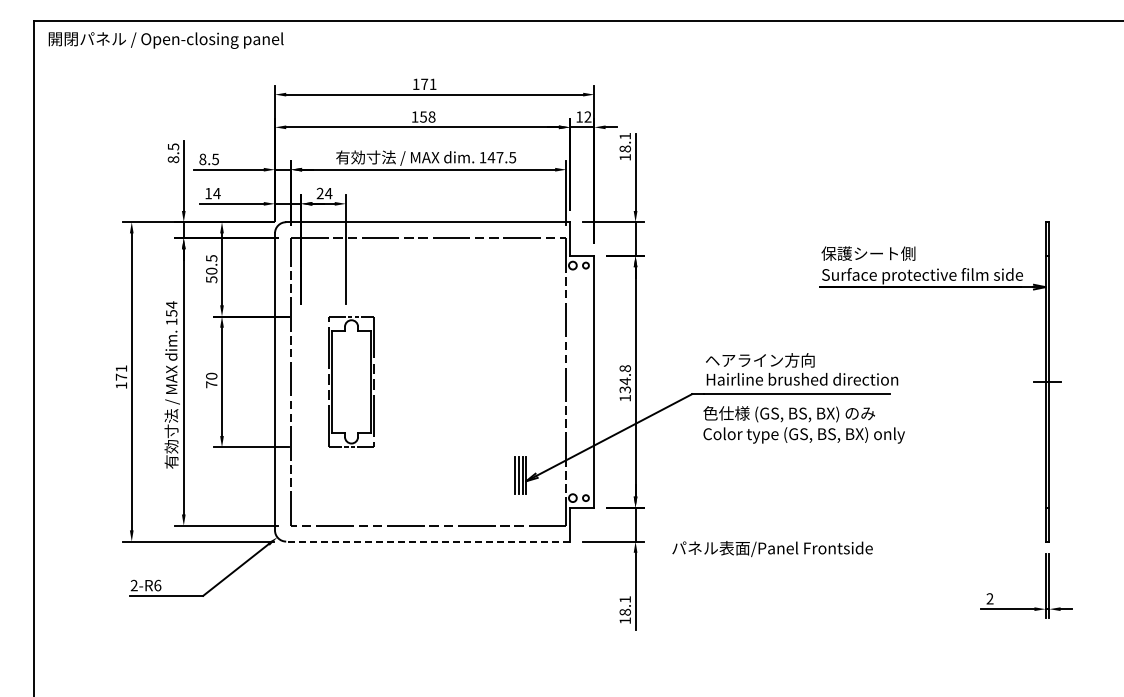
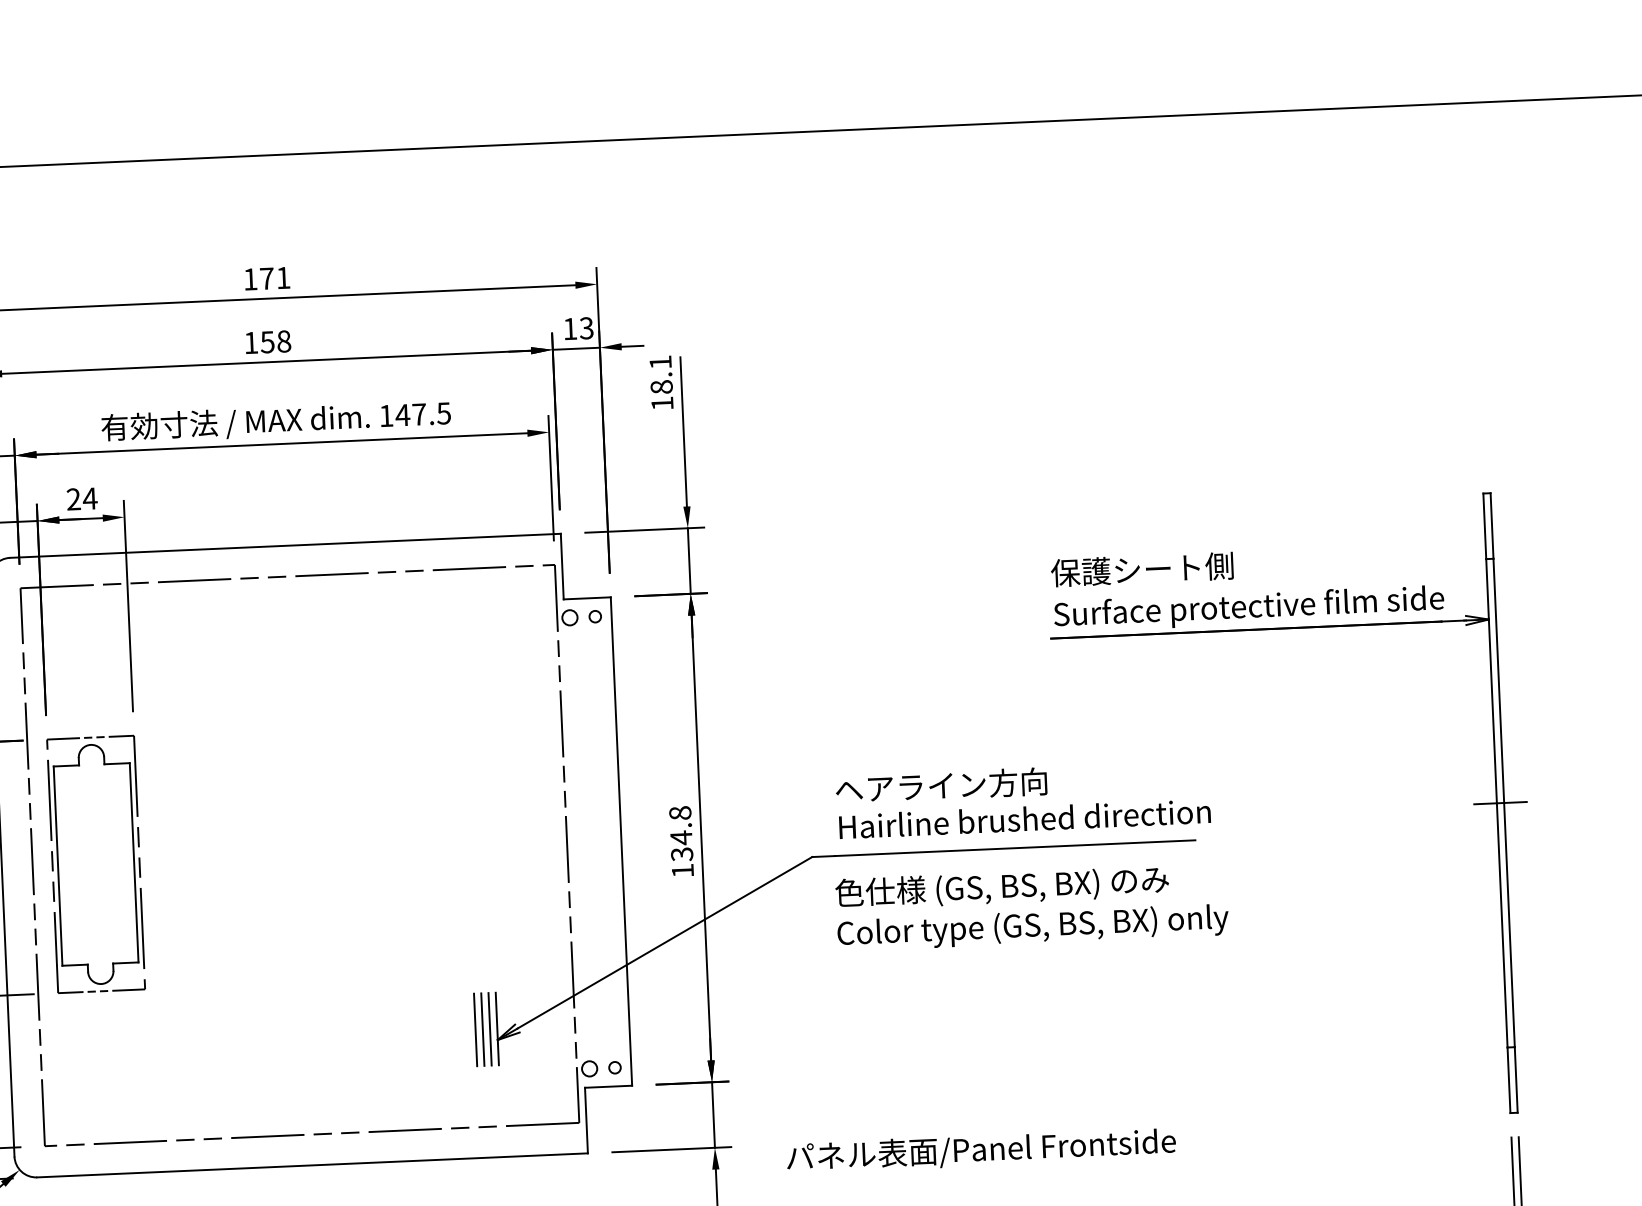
text: (587, 117) -> (585, 329), 12 -> 13
part: (351, 381) -> (95, 863), moved
line: (428, 541) -> (313, 1165), dashed -> solid

